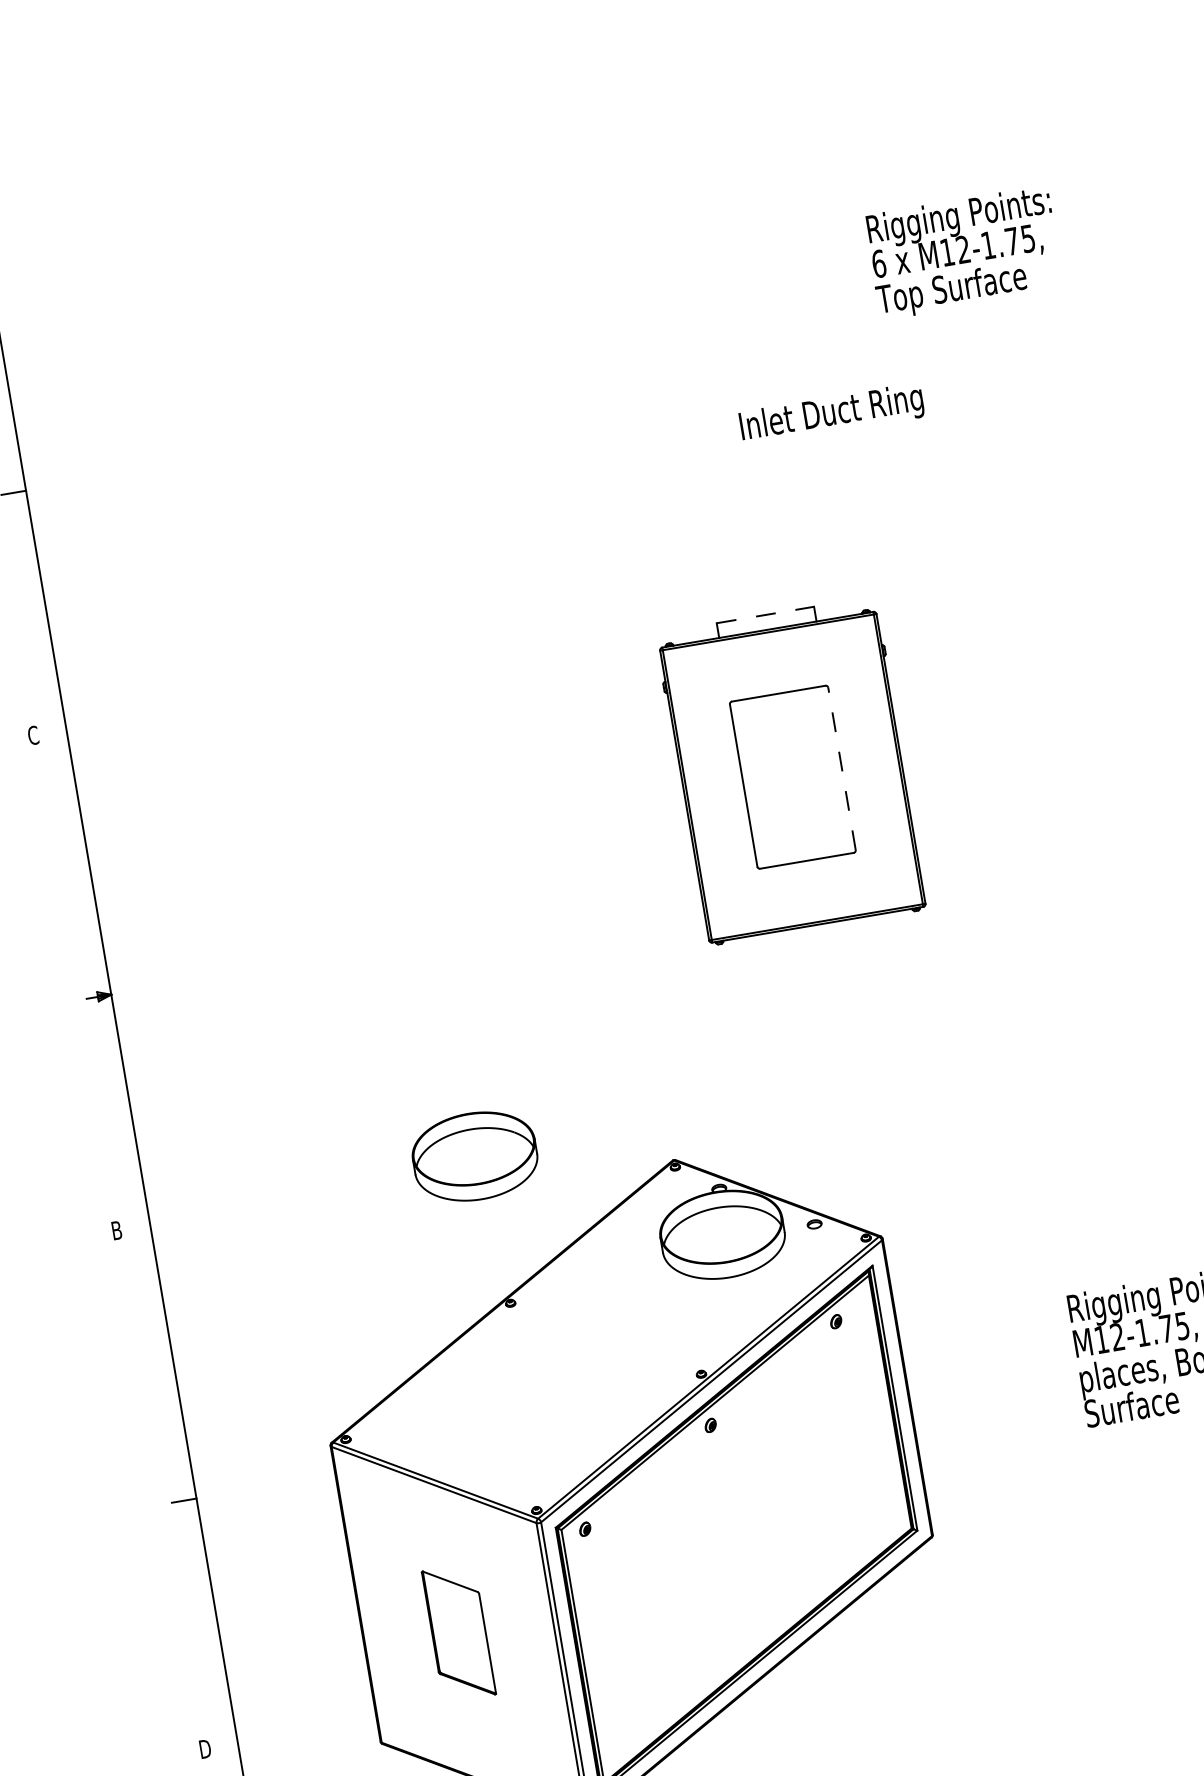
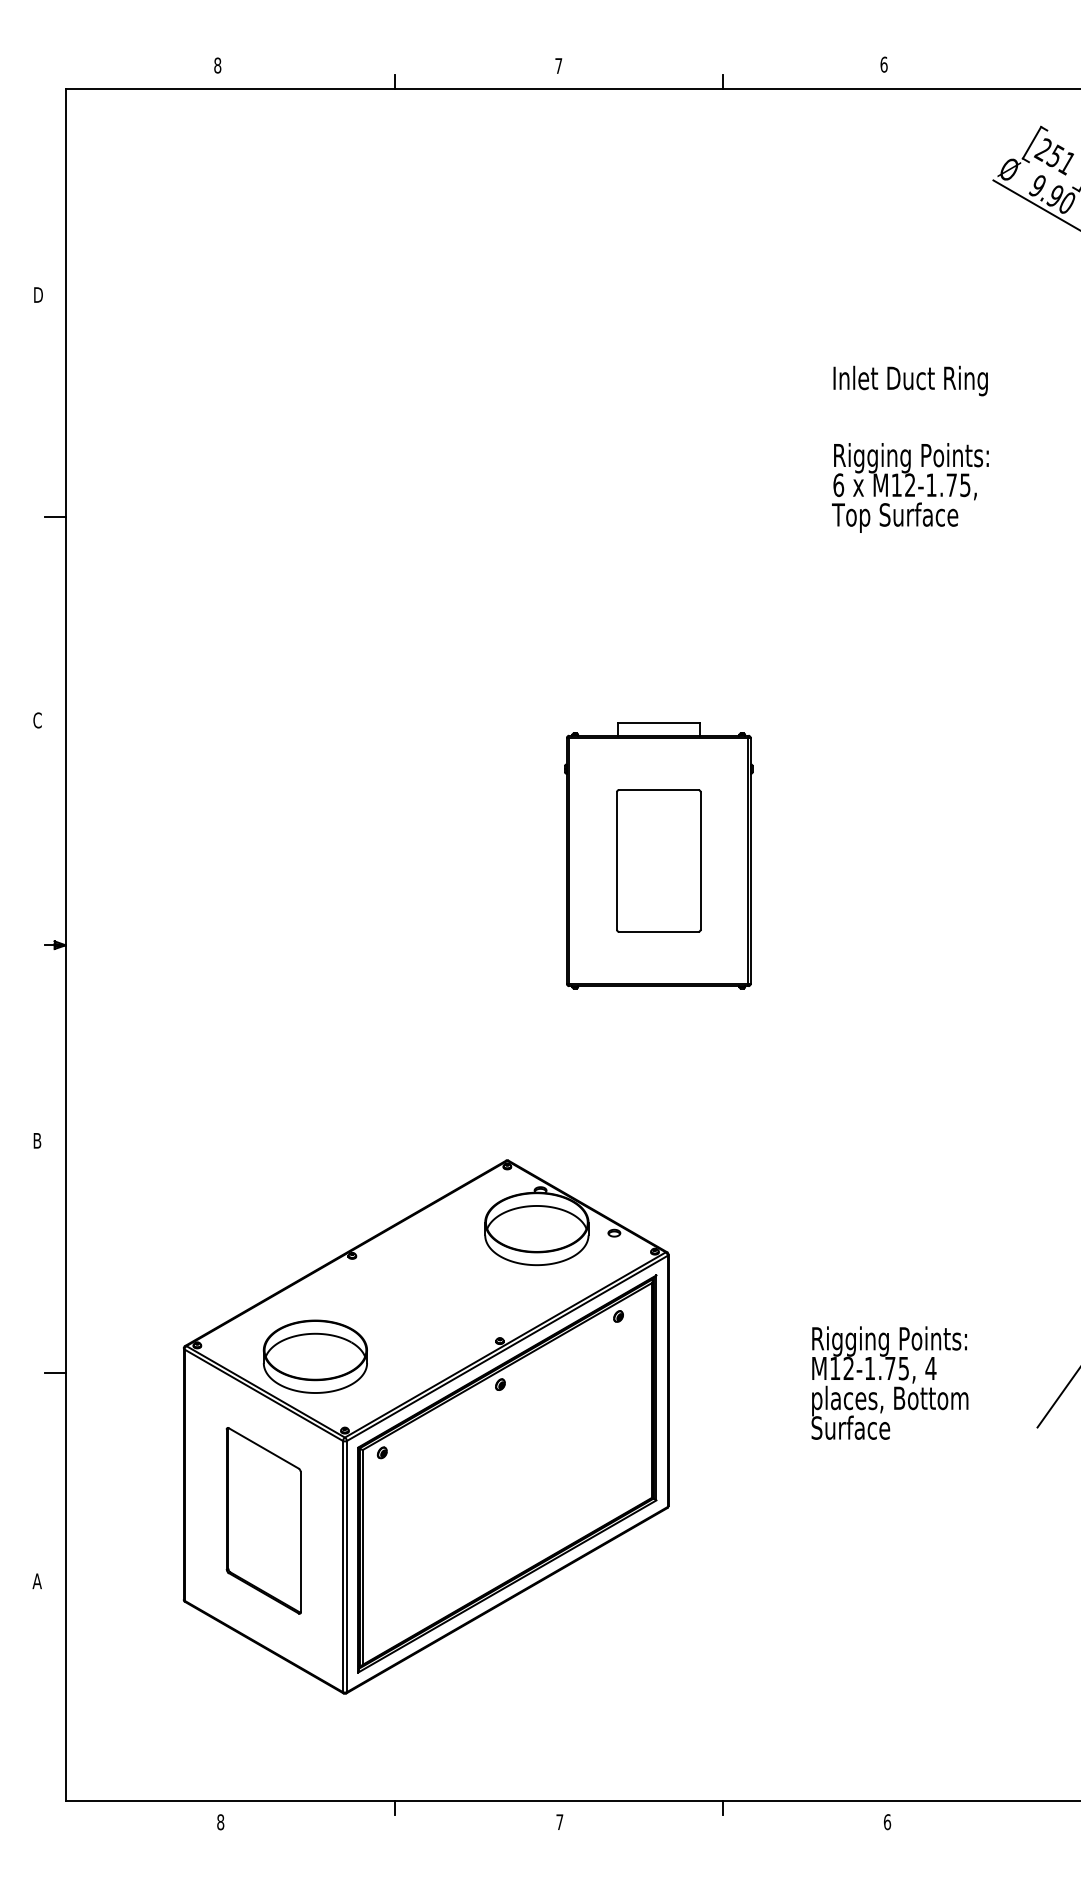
text: (964, 252) -> (910, 487), moved
text: (831, 414) -> (910, 380), moved
line: (766, 615) -> (659, 723), dashed -> solid
line: (841, 768) -> (700, 860), dashed -> solid
part: (473, 1156) -> (314, 1356), moved
part: (458, 1632) -> (263, 1520), size x1.67
text: (204, 1749) -> (37, 1581), D -> A

